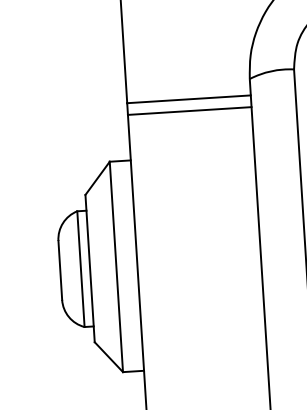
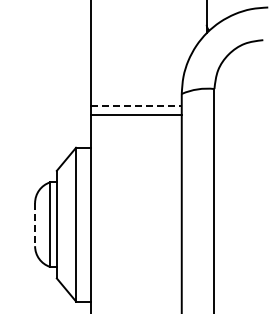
line: (190, 98) -> (137, 105), solid -> dashed
line: (60, 270) -> (35, 224), solid -> dashed

